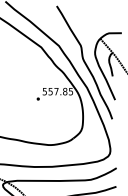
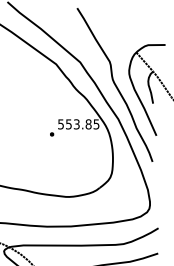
text: (56, 91) -> (76, 124), 557.85 -> 553.85

